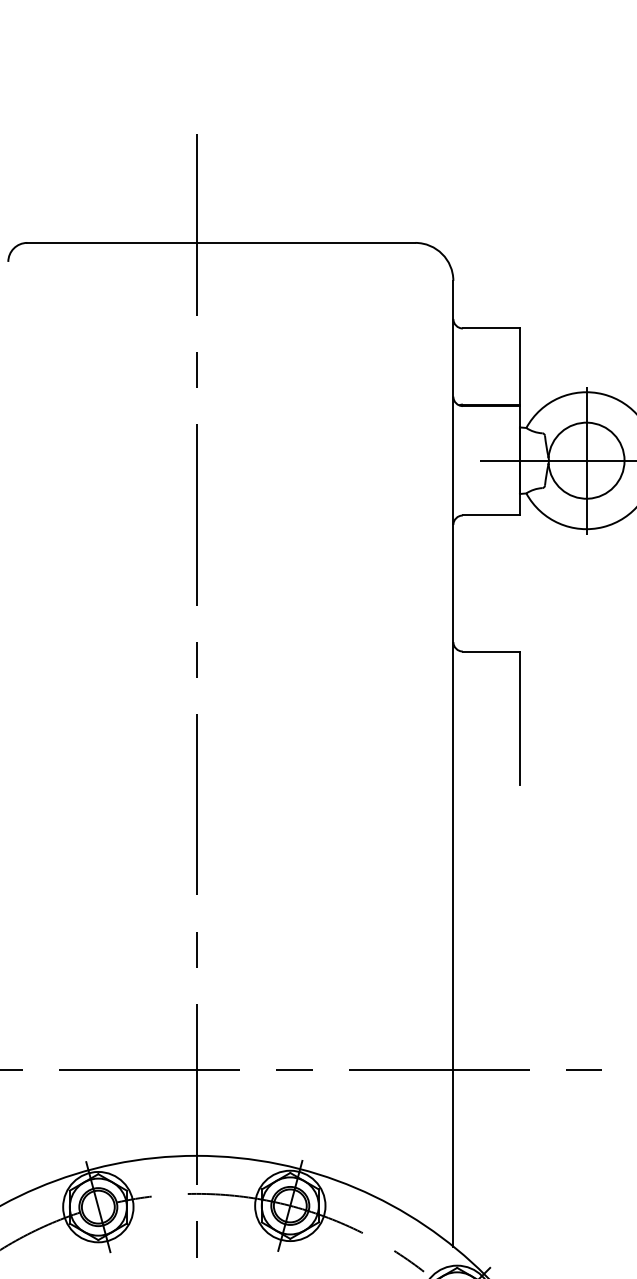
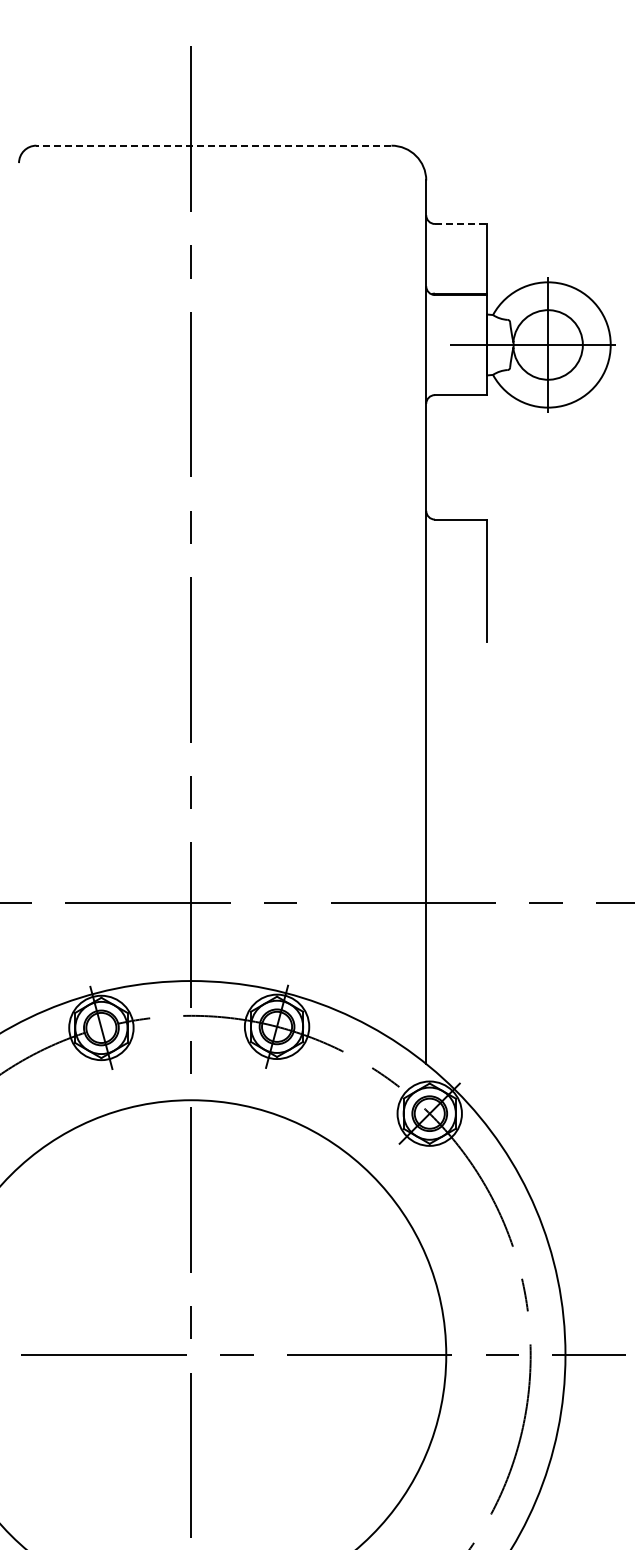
line: (220, 242) -> (213, 145), solid -> dashed
line: (491, 329) -> (461, 224), solid -> dashed

